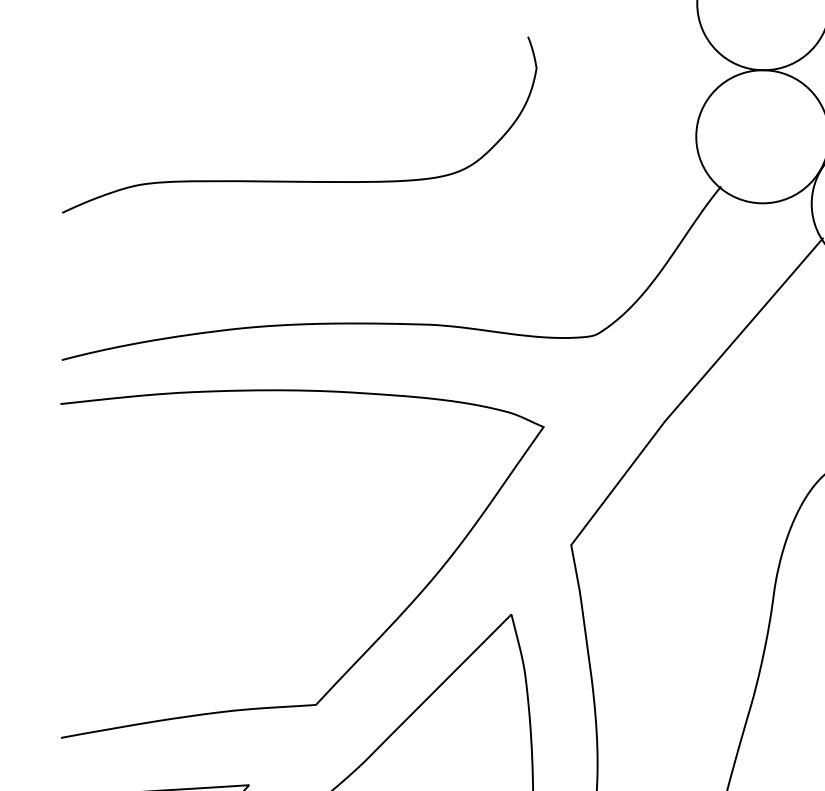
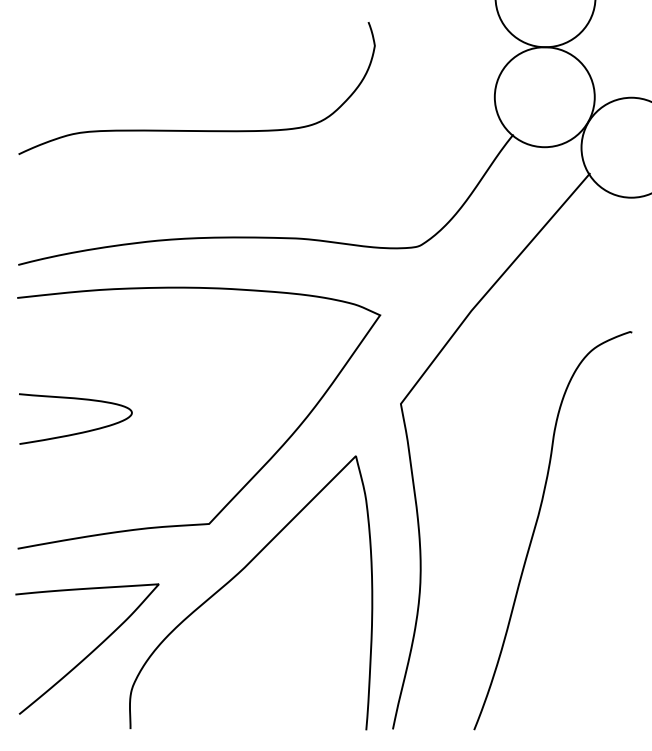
curve: (140, 583) -> (77, 432), added

